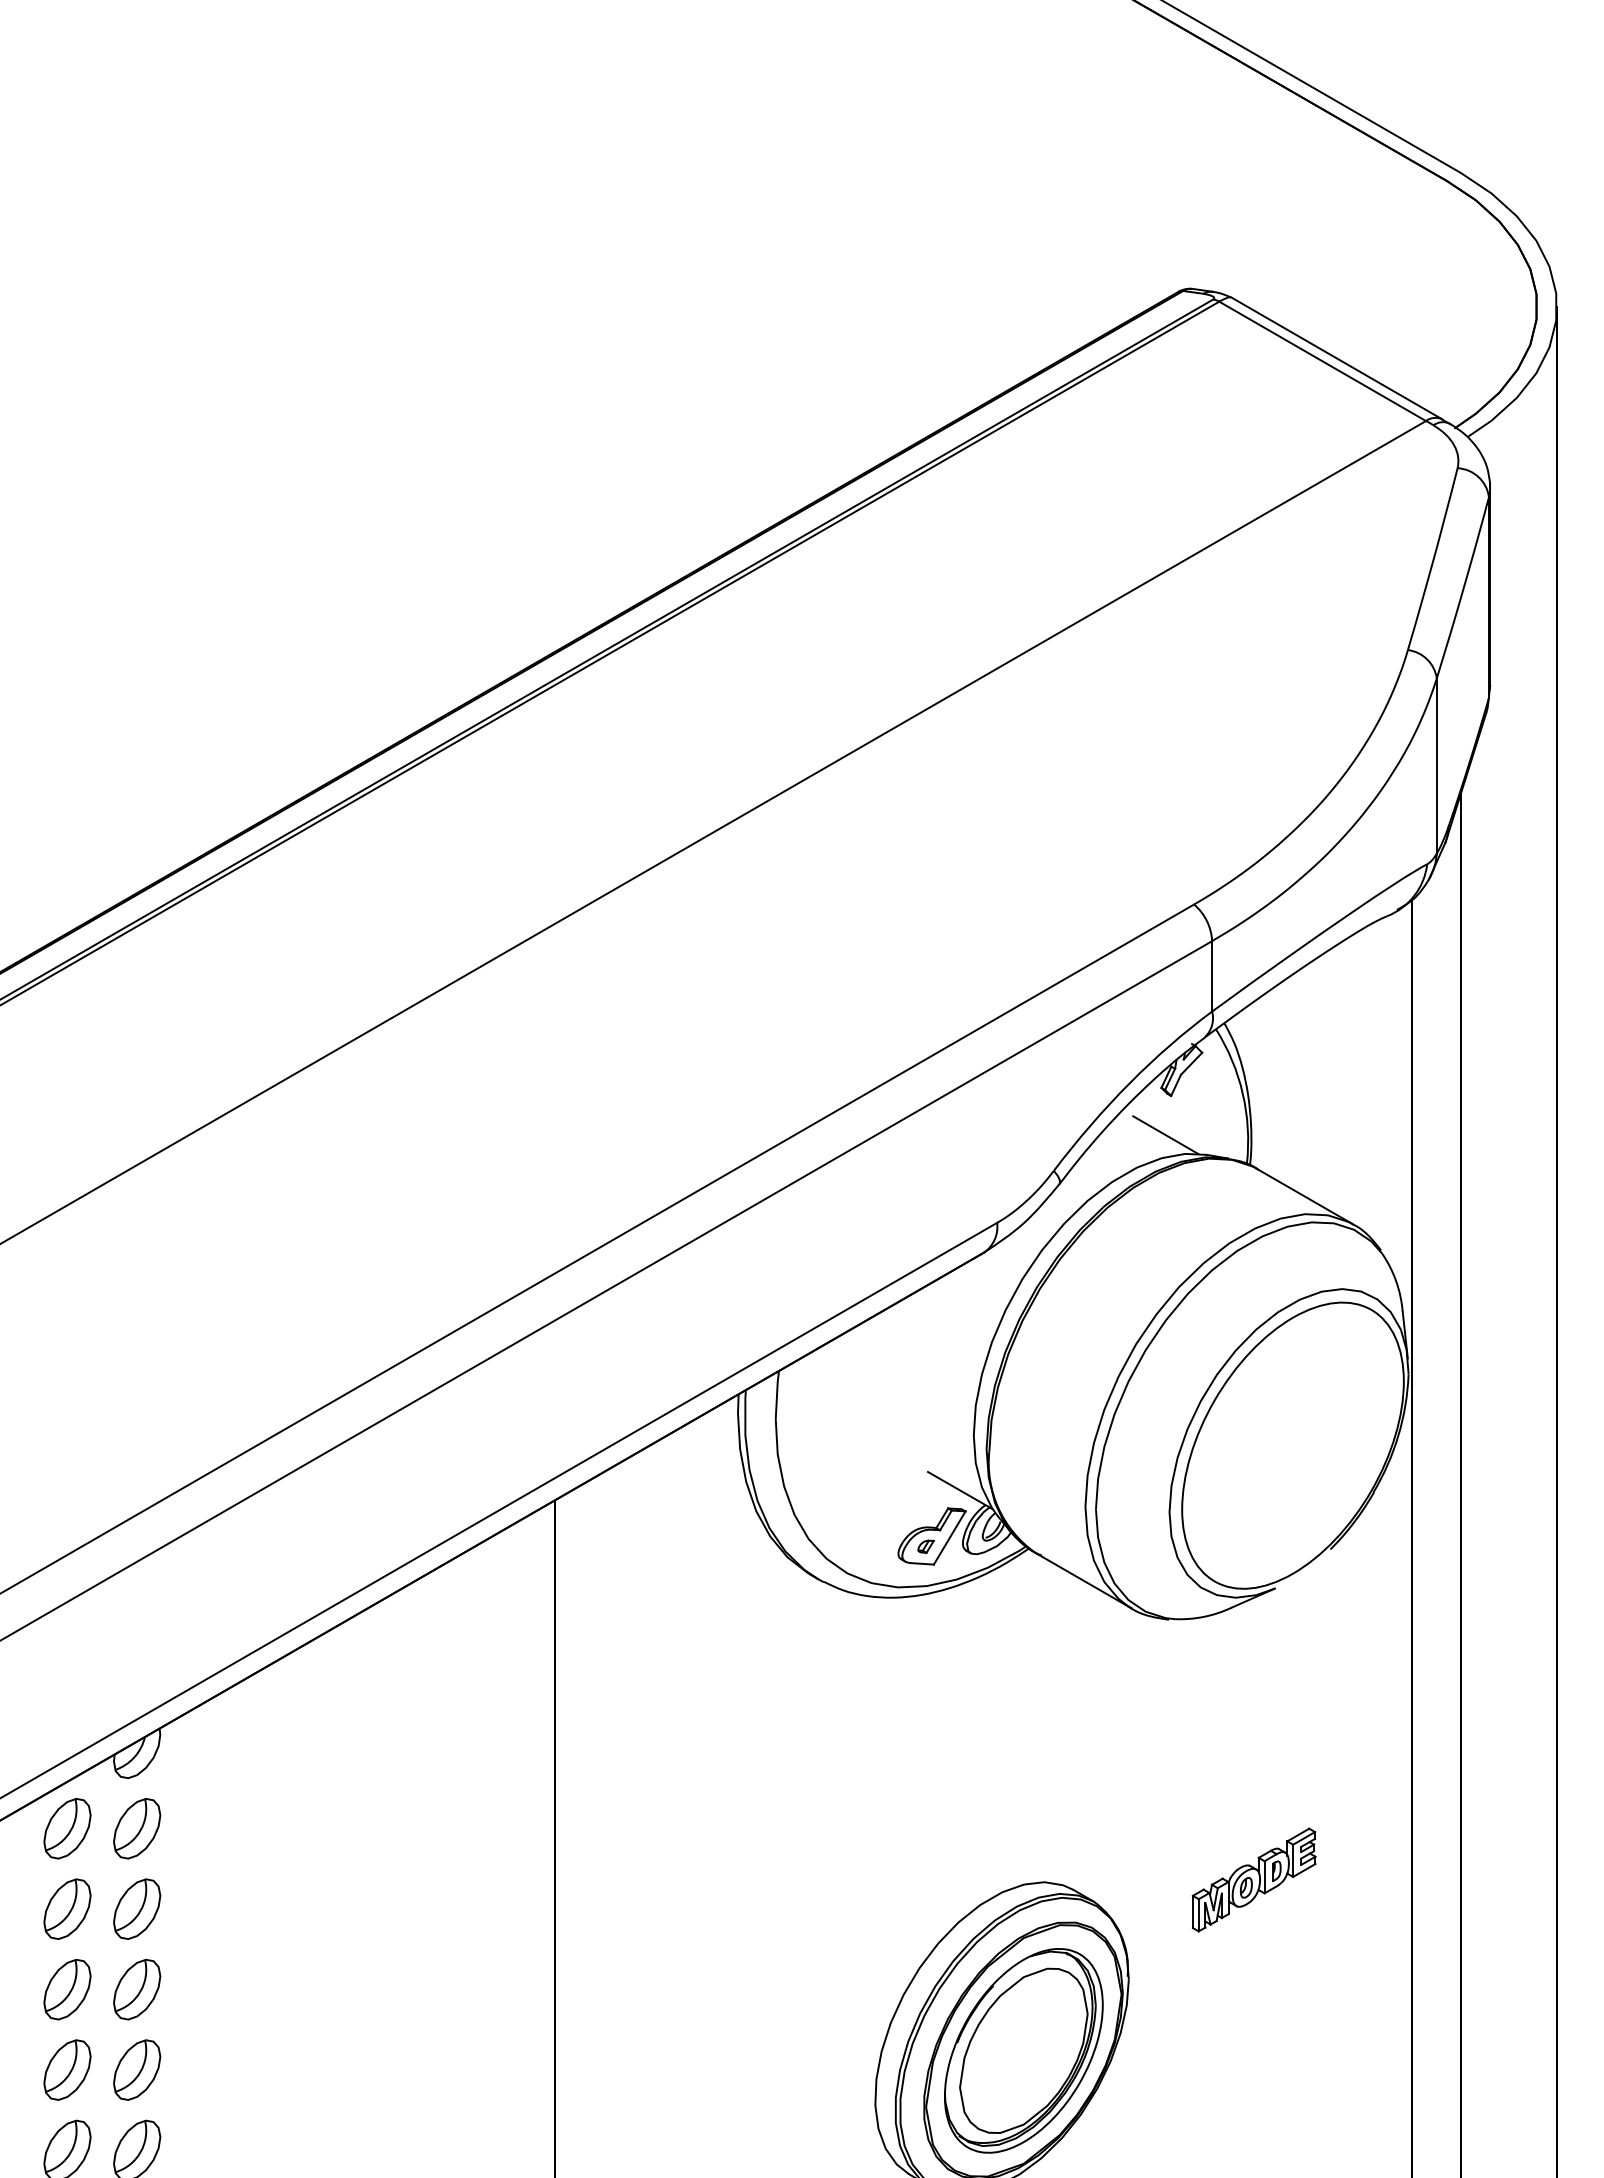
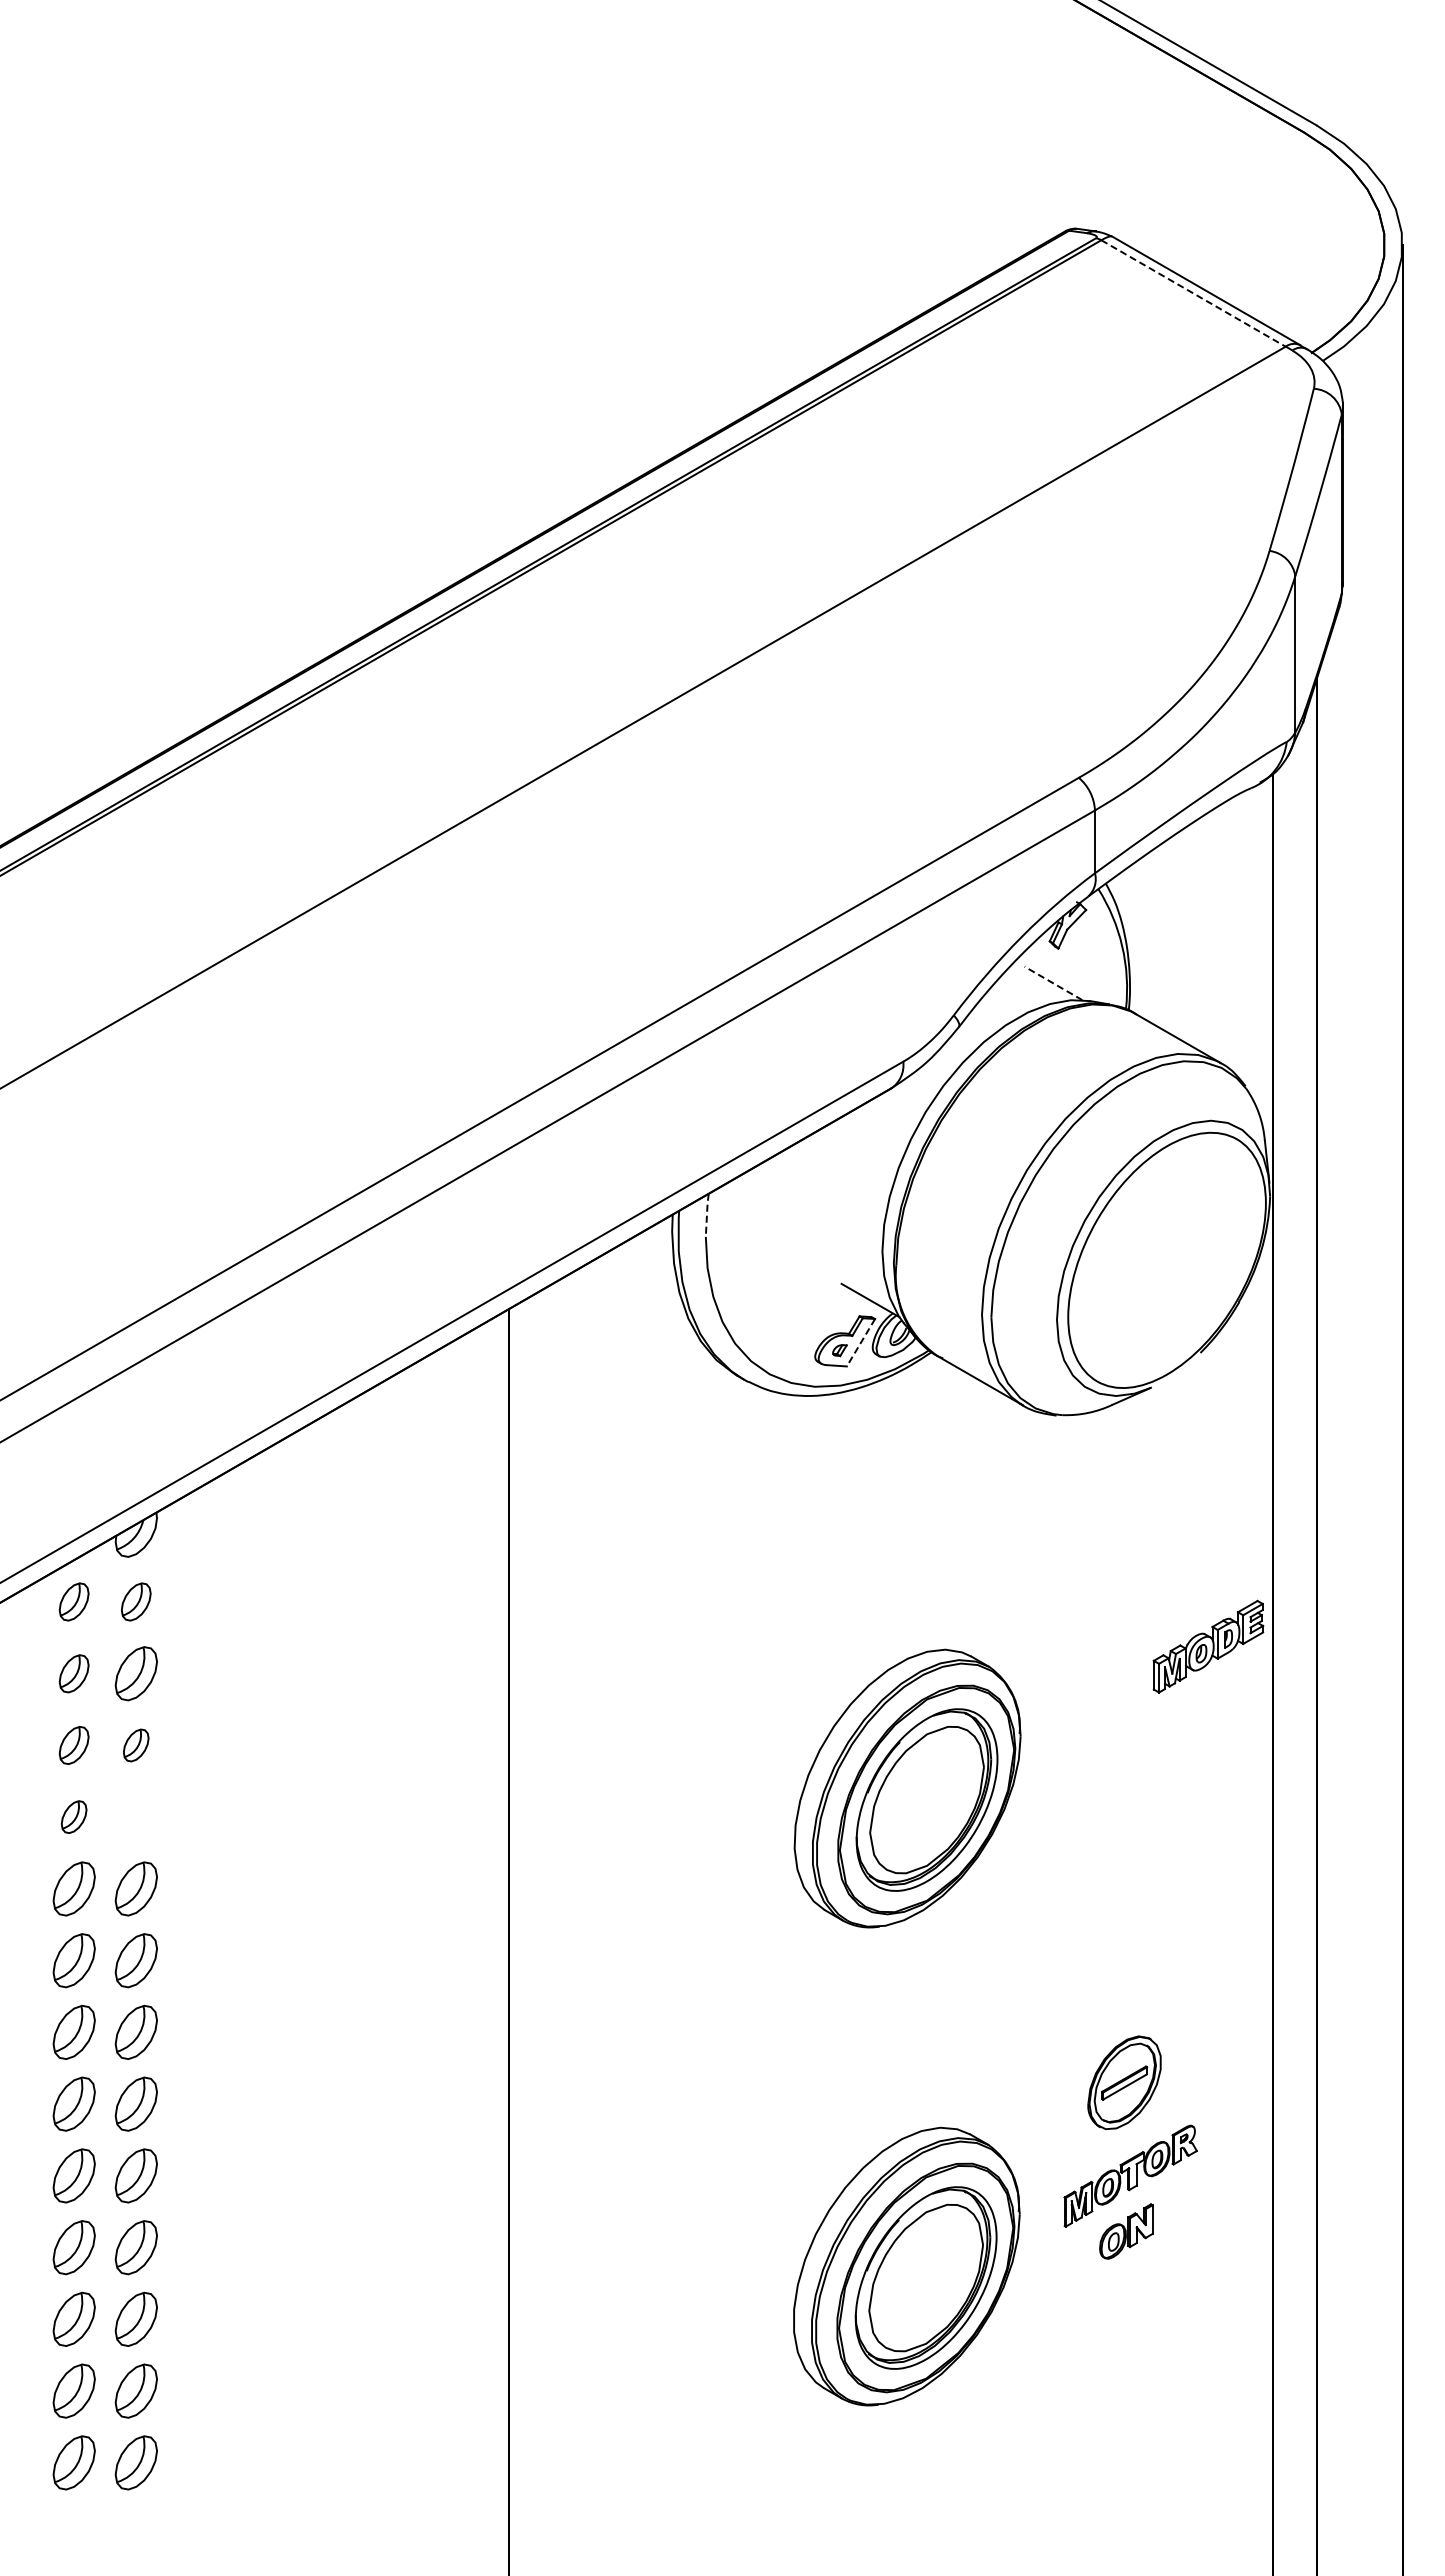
line: (1322, 361) -> (1193, 293), solid -> dashed
line: (1165, 1135) -> (1053, 983), solid -> dashed
line: (776, 1395) -> (706, 1215), solid -> dashed
line: (949, 1537) -> (860, 1342), solid -> dashed
part: (66, 1828) -> (73, 1601), size x0.7
part: (136, 1828) -> (135, 1601), size x0.7
part: (1254, 1879) -> (1208, 1646), moved
part: (66, 1908) -> (73, 1673), size x0.7
part: (66, 1989) -> (73, 1745), size x0.7
part: (136, 1989) -> (135, 1745), size x0.6
part: (66, 2069) -> (73, 1816), size x0.6
part: (136, 2069) -> (135, 1816), removed

